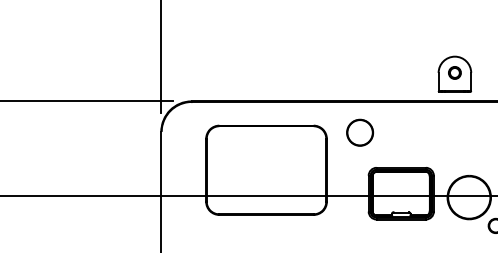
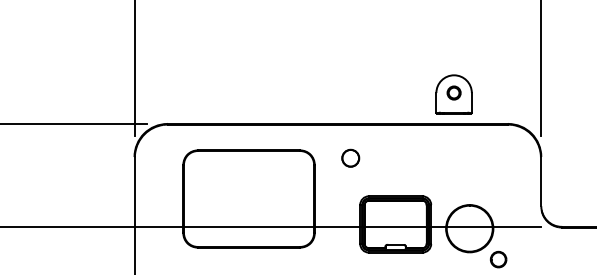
circle: (359, 133) -> (350, 158), size x0.6

